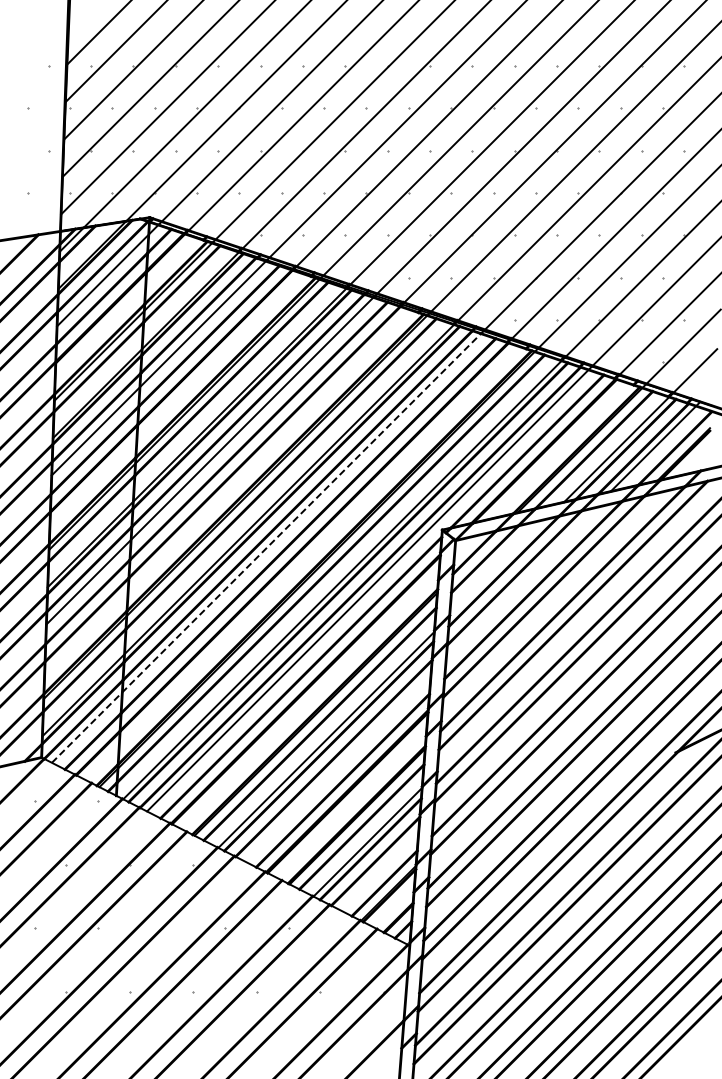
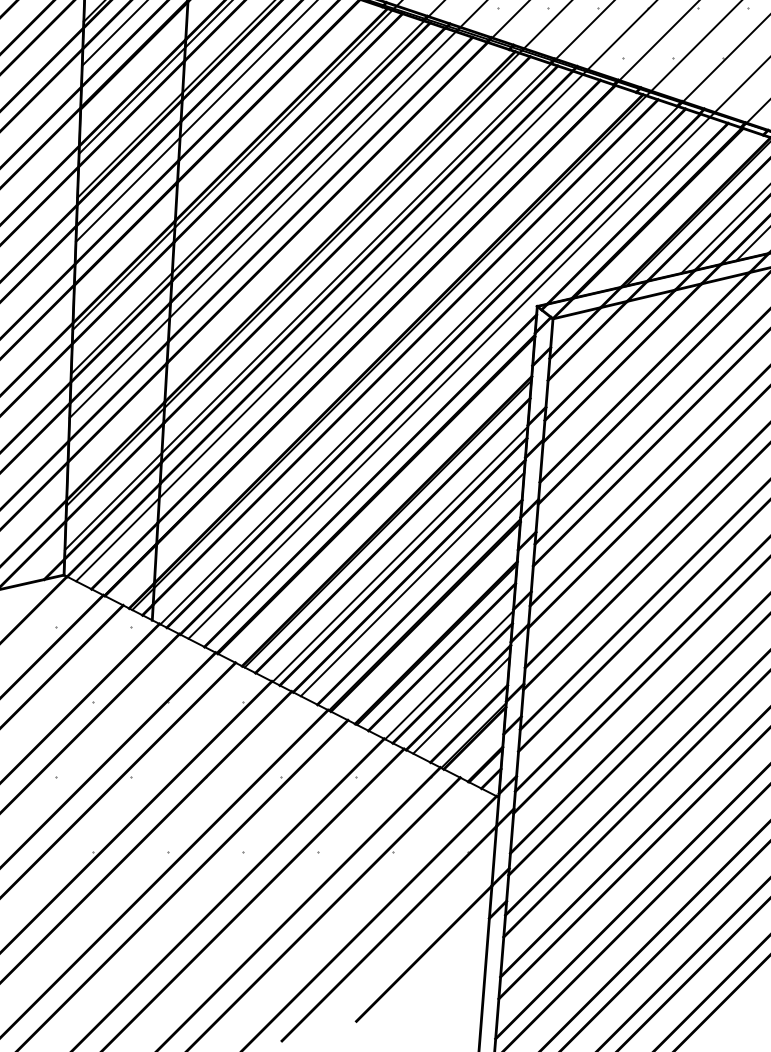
line: (268, 546) -> (331, 325), dashed -> solid
line: (336, 765) -> (412, 584), added
line: (378, 867) -> (461, 704), added

